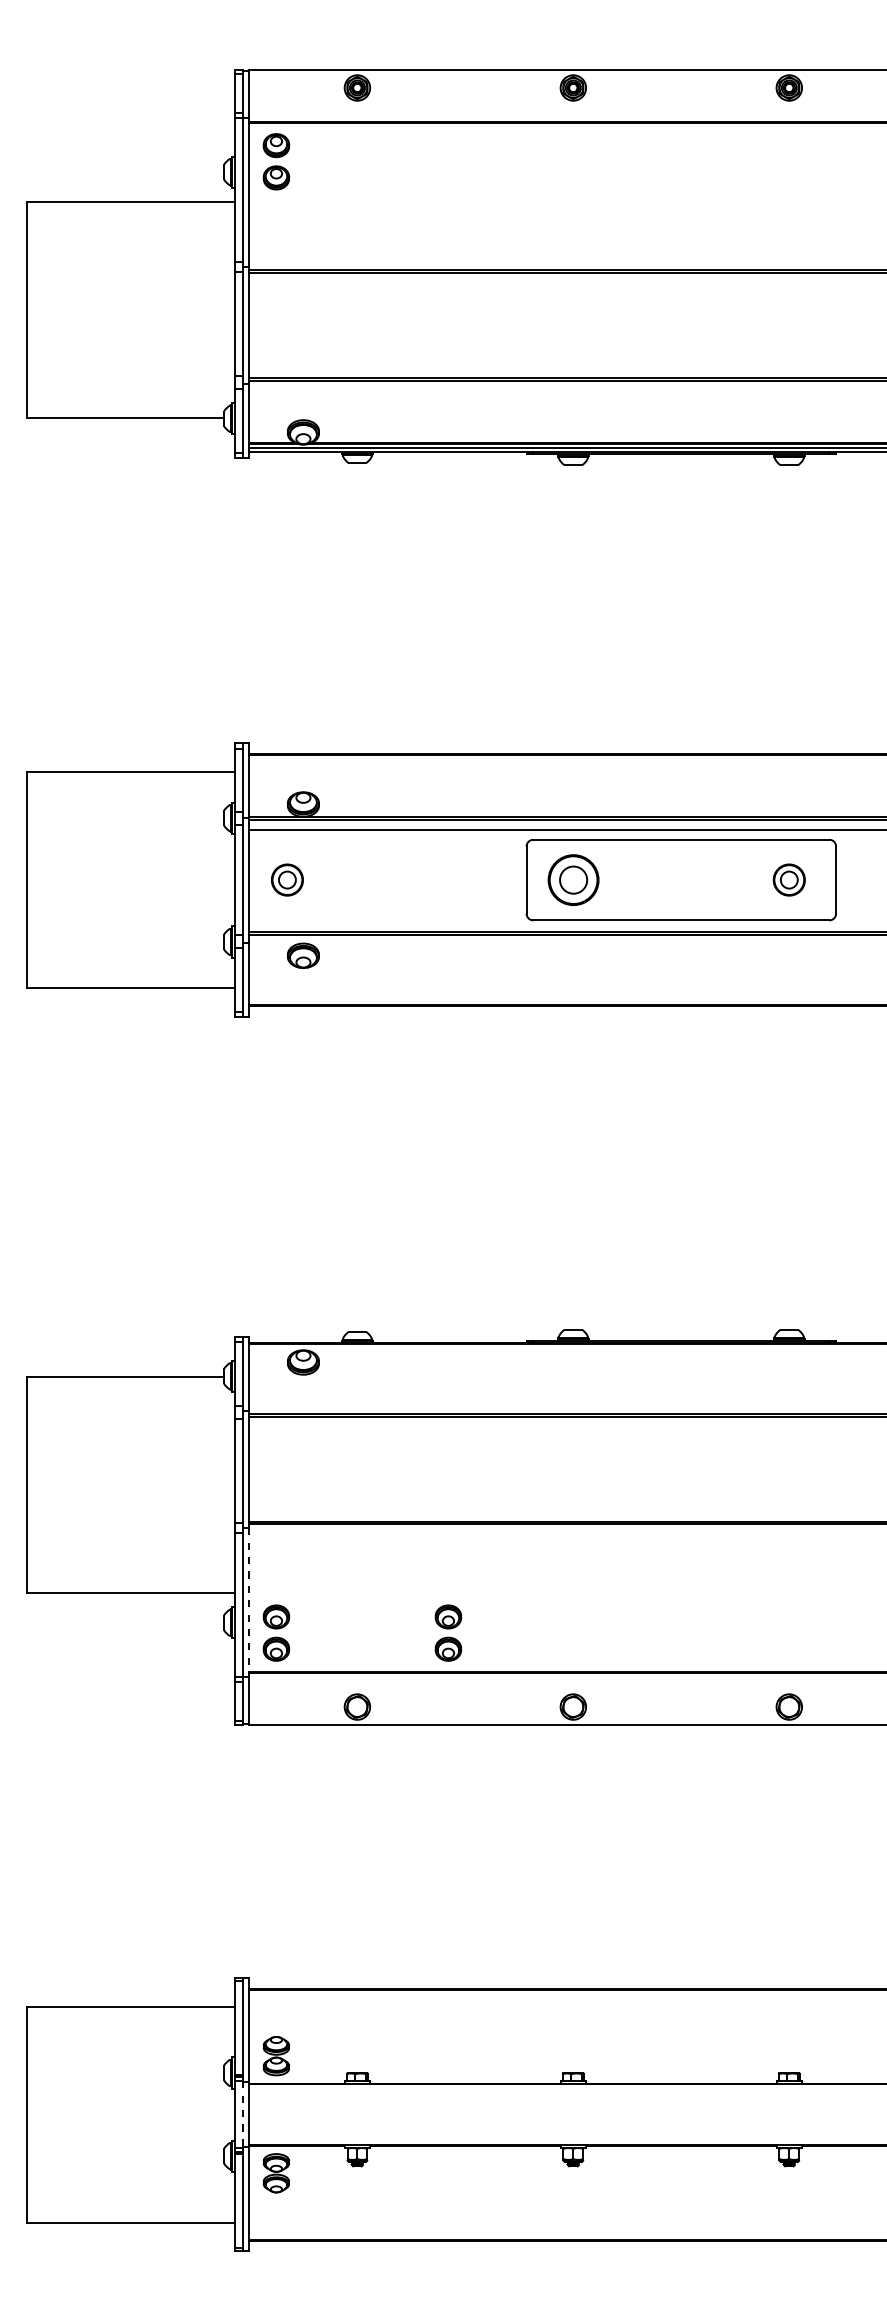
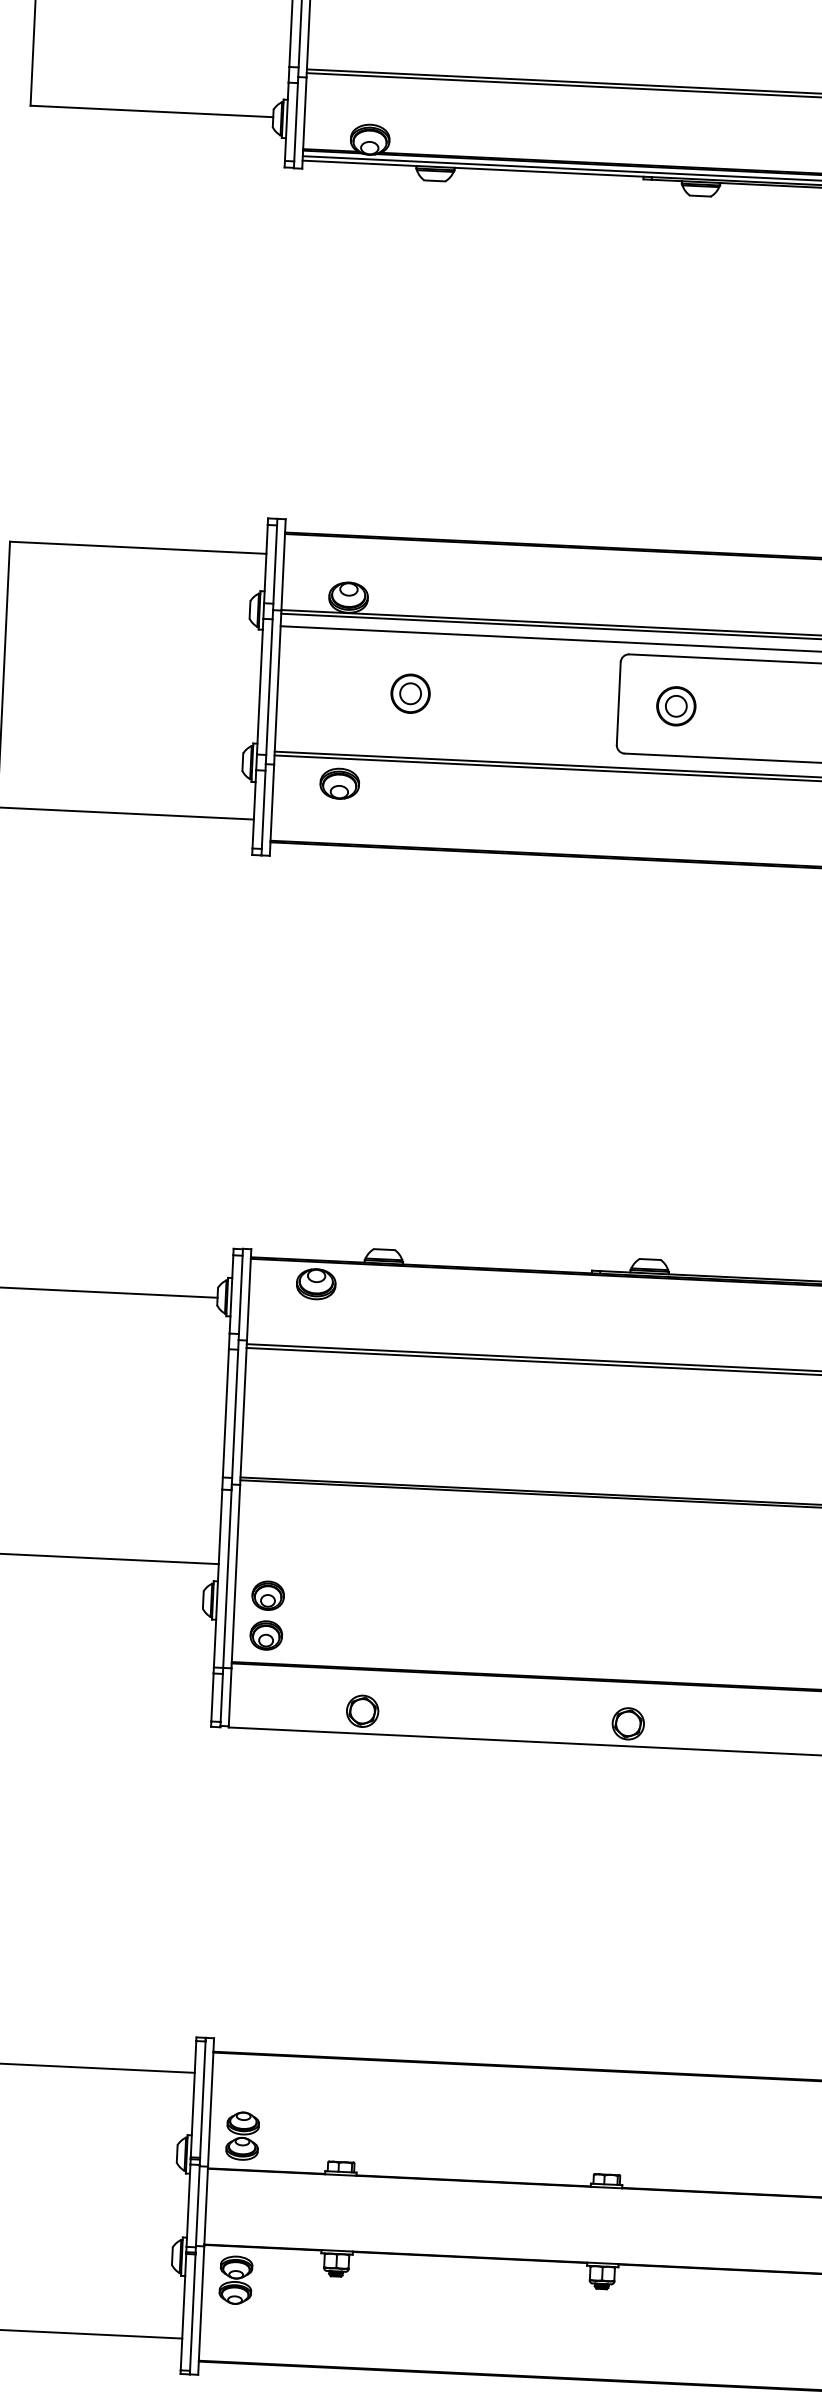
part: (286, 879) -> (409, 693), moved
part: (572, 879) -> (675, 705), size x0.62
line: (249, 1602) -> (235, 1576), dashed -> solid
part: (448, 1632) -> (479, 1624), removed
line: (242, 2115) -> (197, 2207), dashed -> solid

